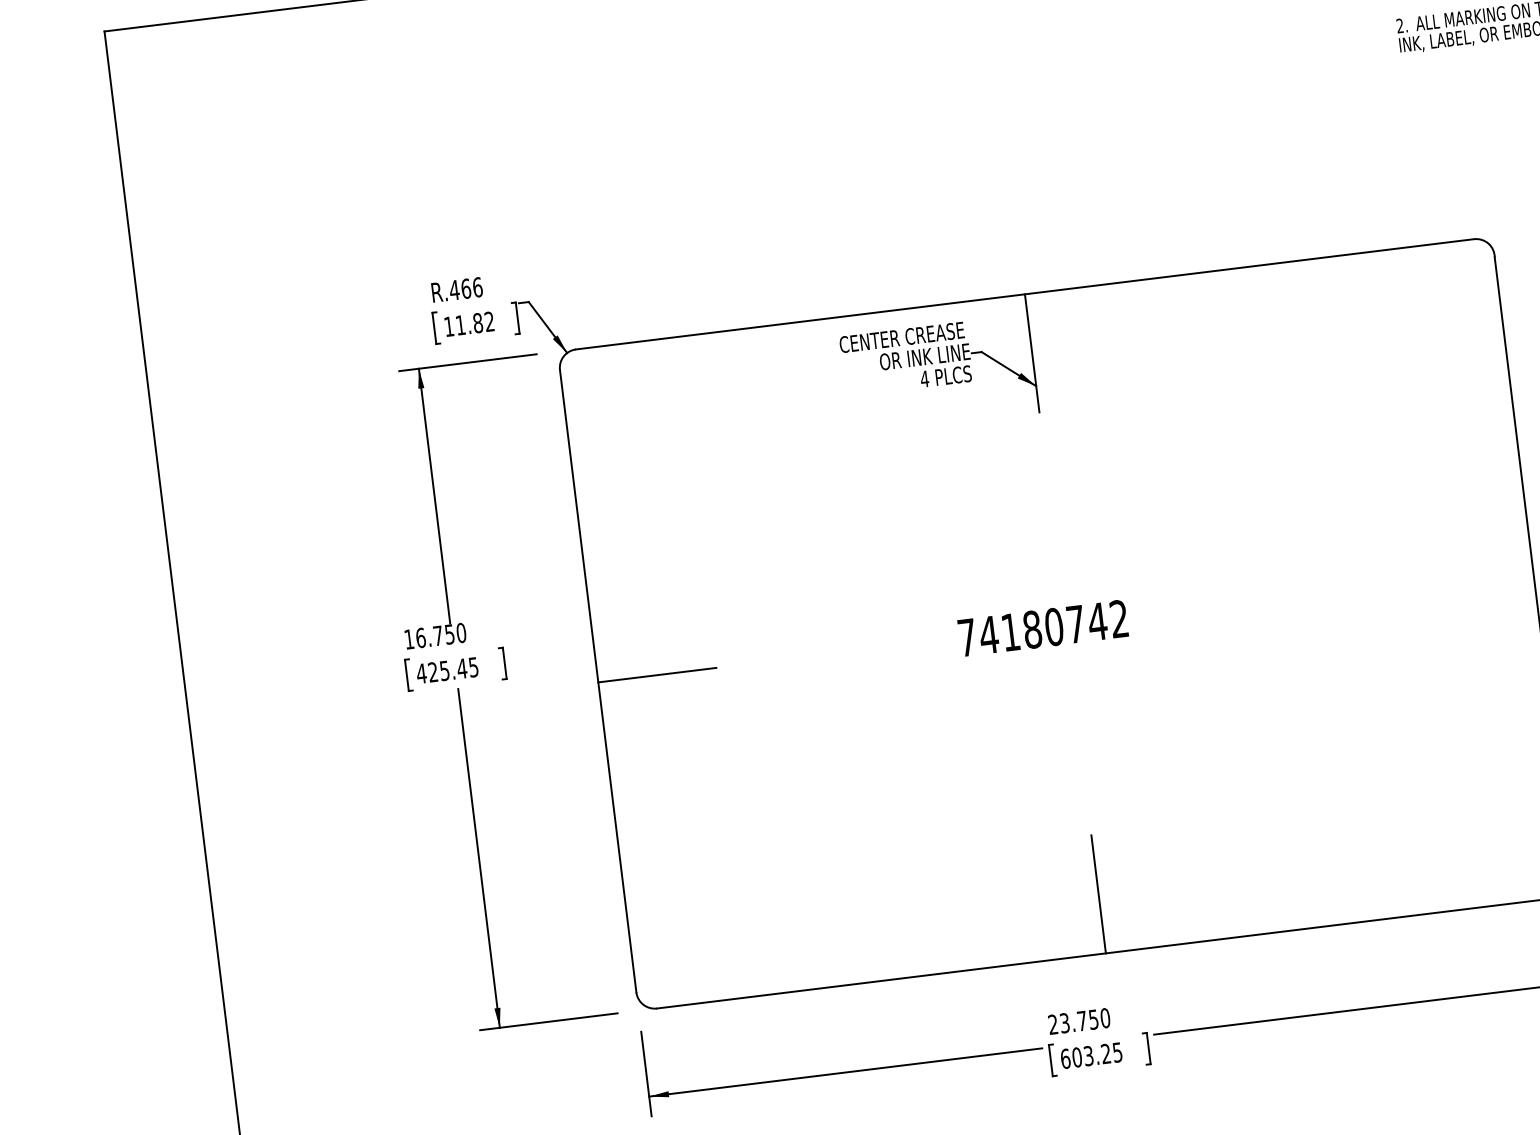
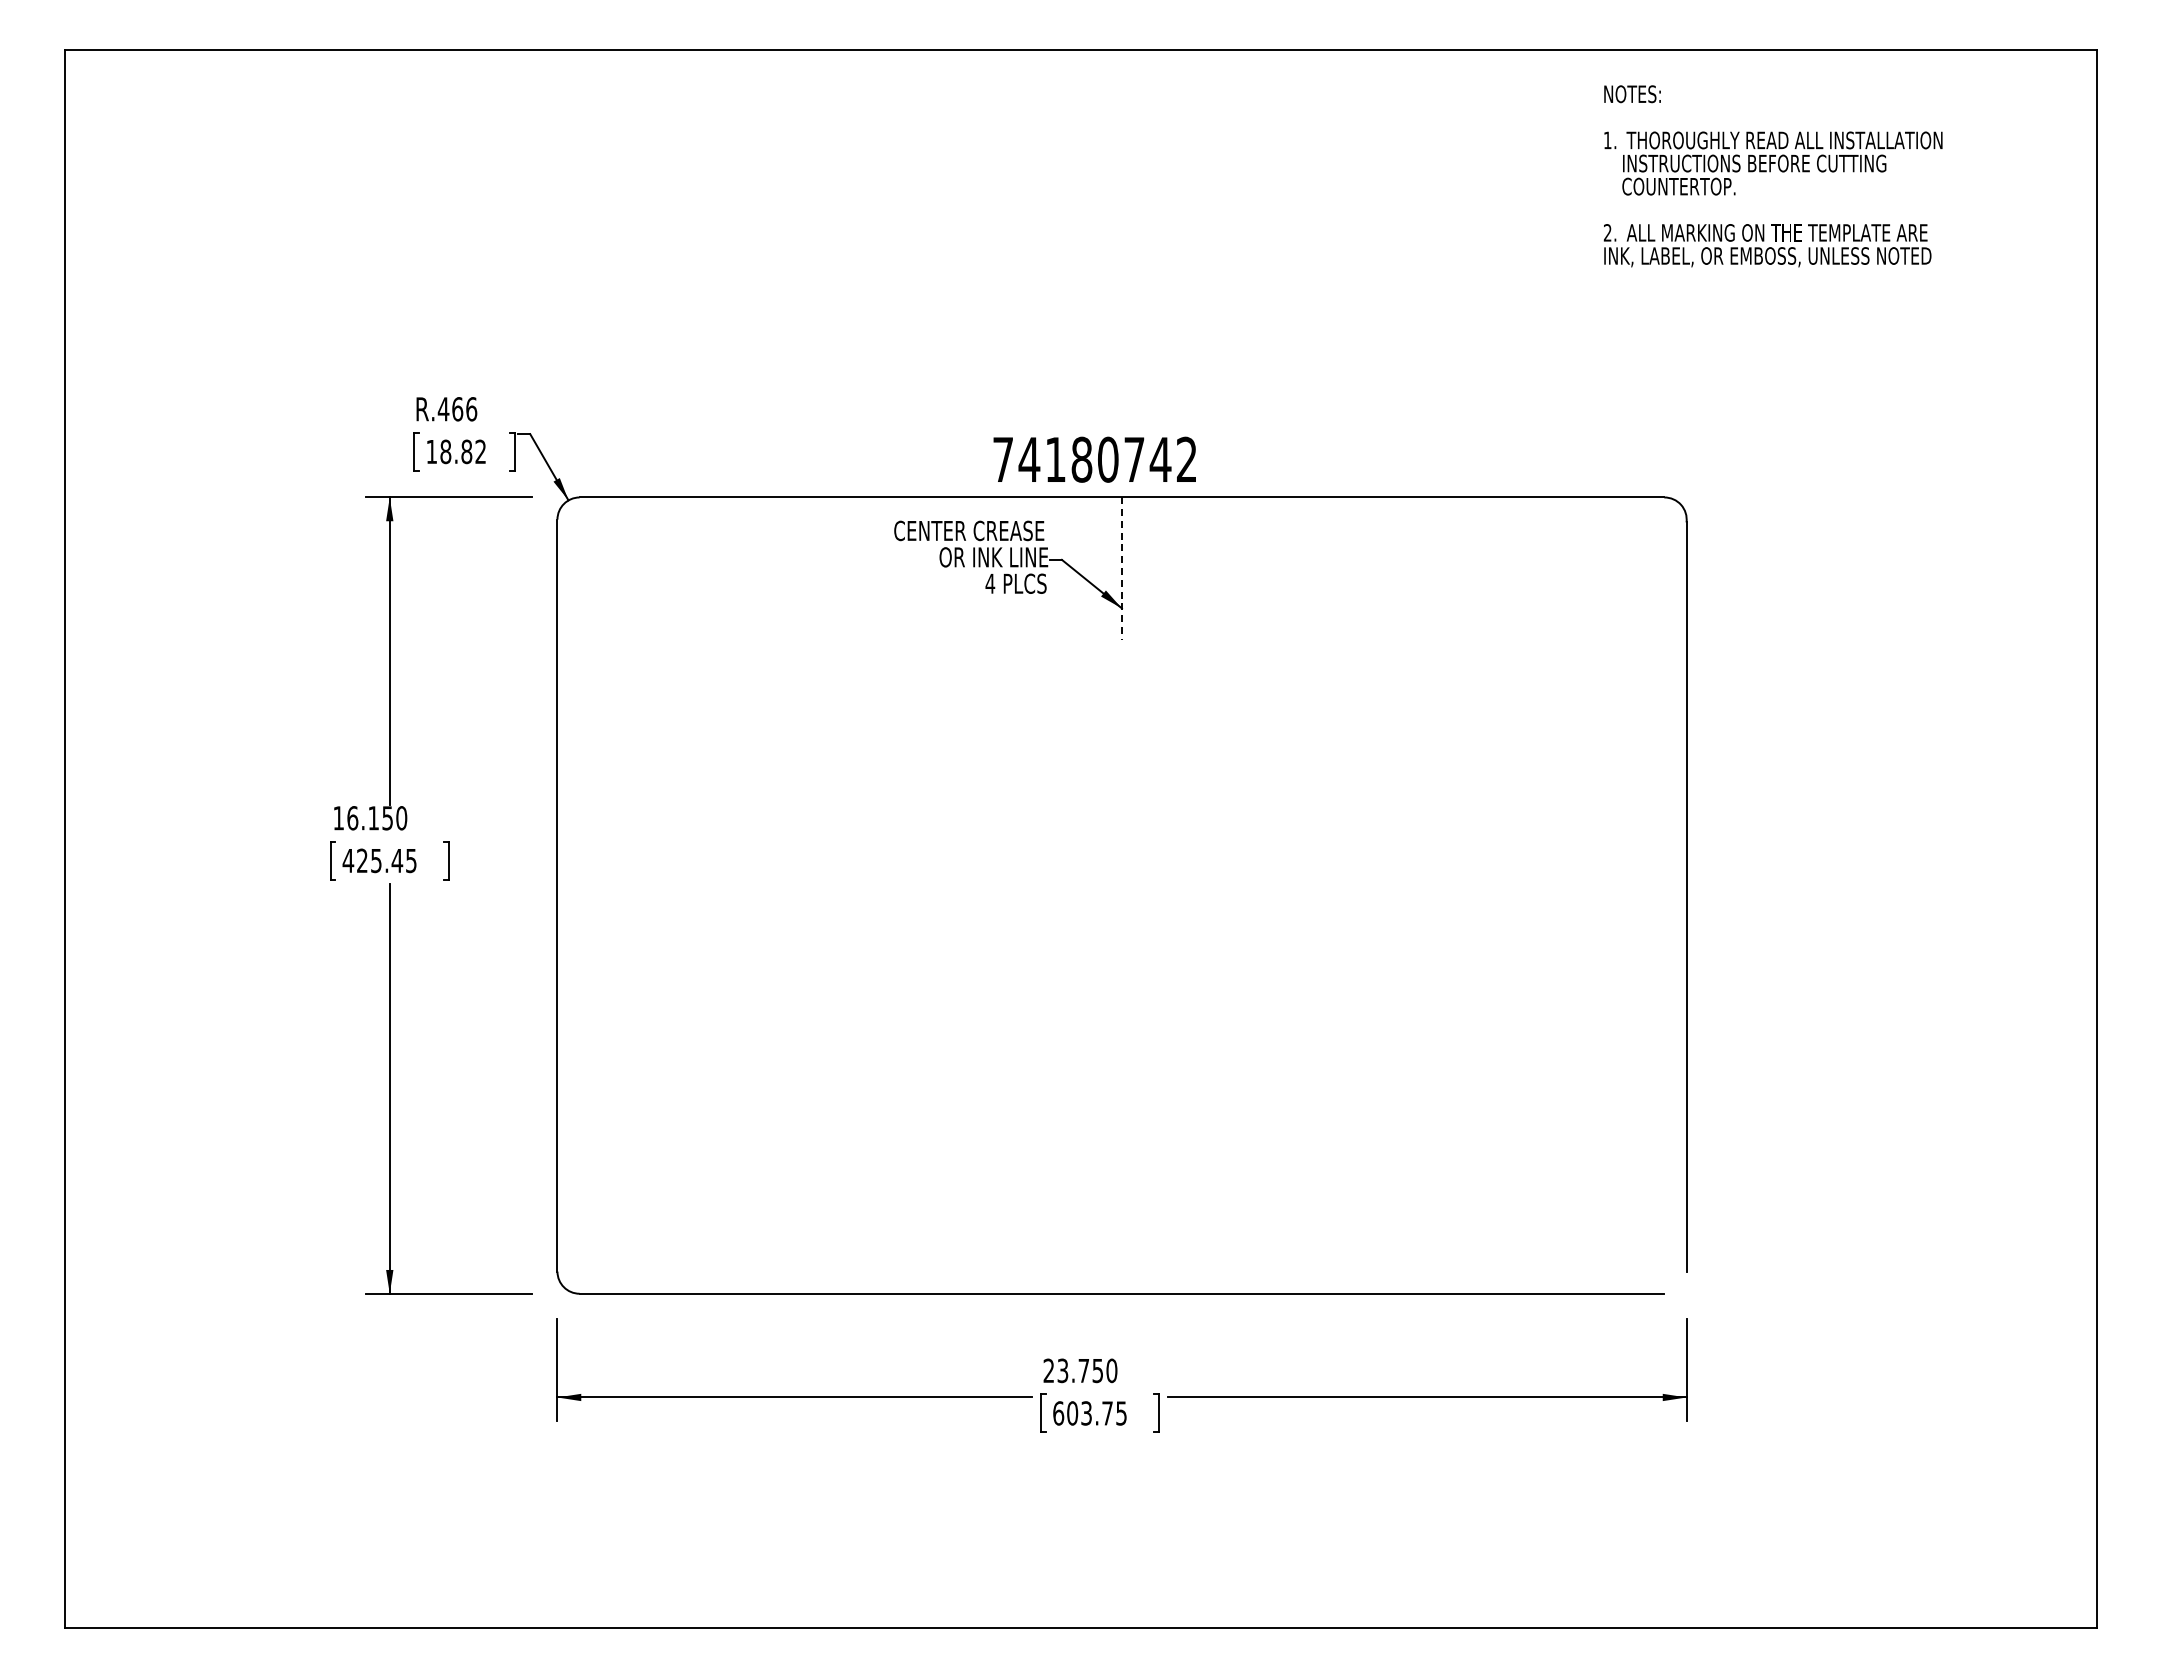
text: (460, 325) -> (445, 451), 11.82 -> 18.82
line: (1031, 353) -> (1121, 569), solid -> dashed
text: (1042, 628) -> (1094, 459), moved
text: (438, 636) -> (373, 818), 16.750 -> 16.150
line: (657, 675) -> (628, 897), removed
line: (1098, 894) -> (1121, 1222), removed
text: (1106, 1053) -> (1107, 1413), 603.25 -> 603.75

